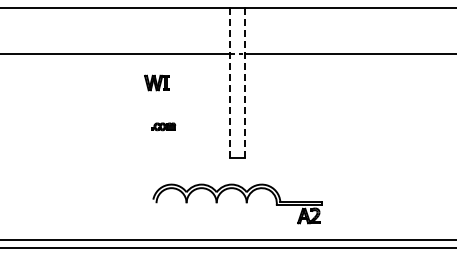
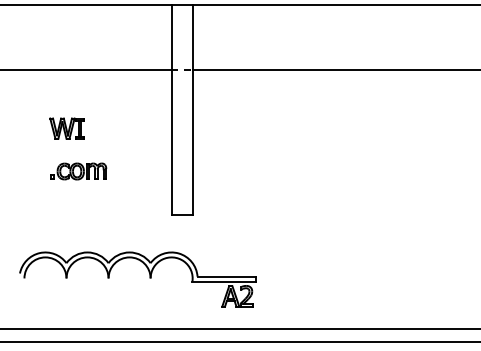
part: (156, 82) -> (66, 127), moved
line: (229, 82) -> (171, 109), dashed -> solid
line: (244, 83) -> (192, 111), dashed -> solid
part: (163, 126) -> (78, 171), size x1.67
part: (245, 202) -> (148, 277), moved

